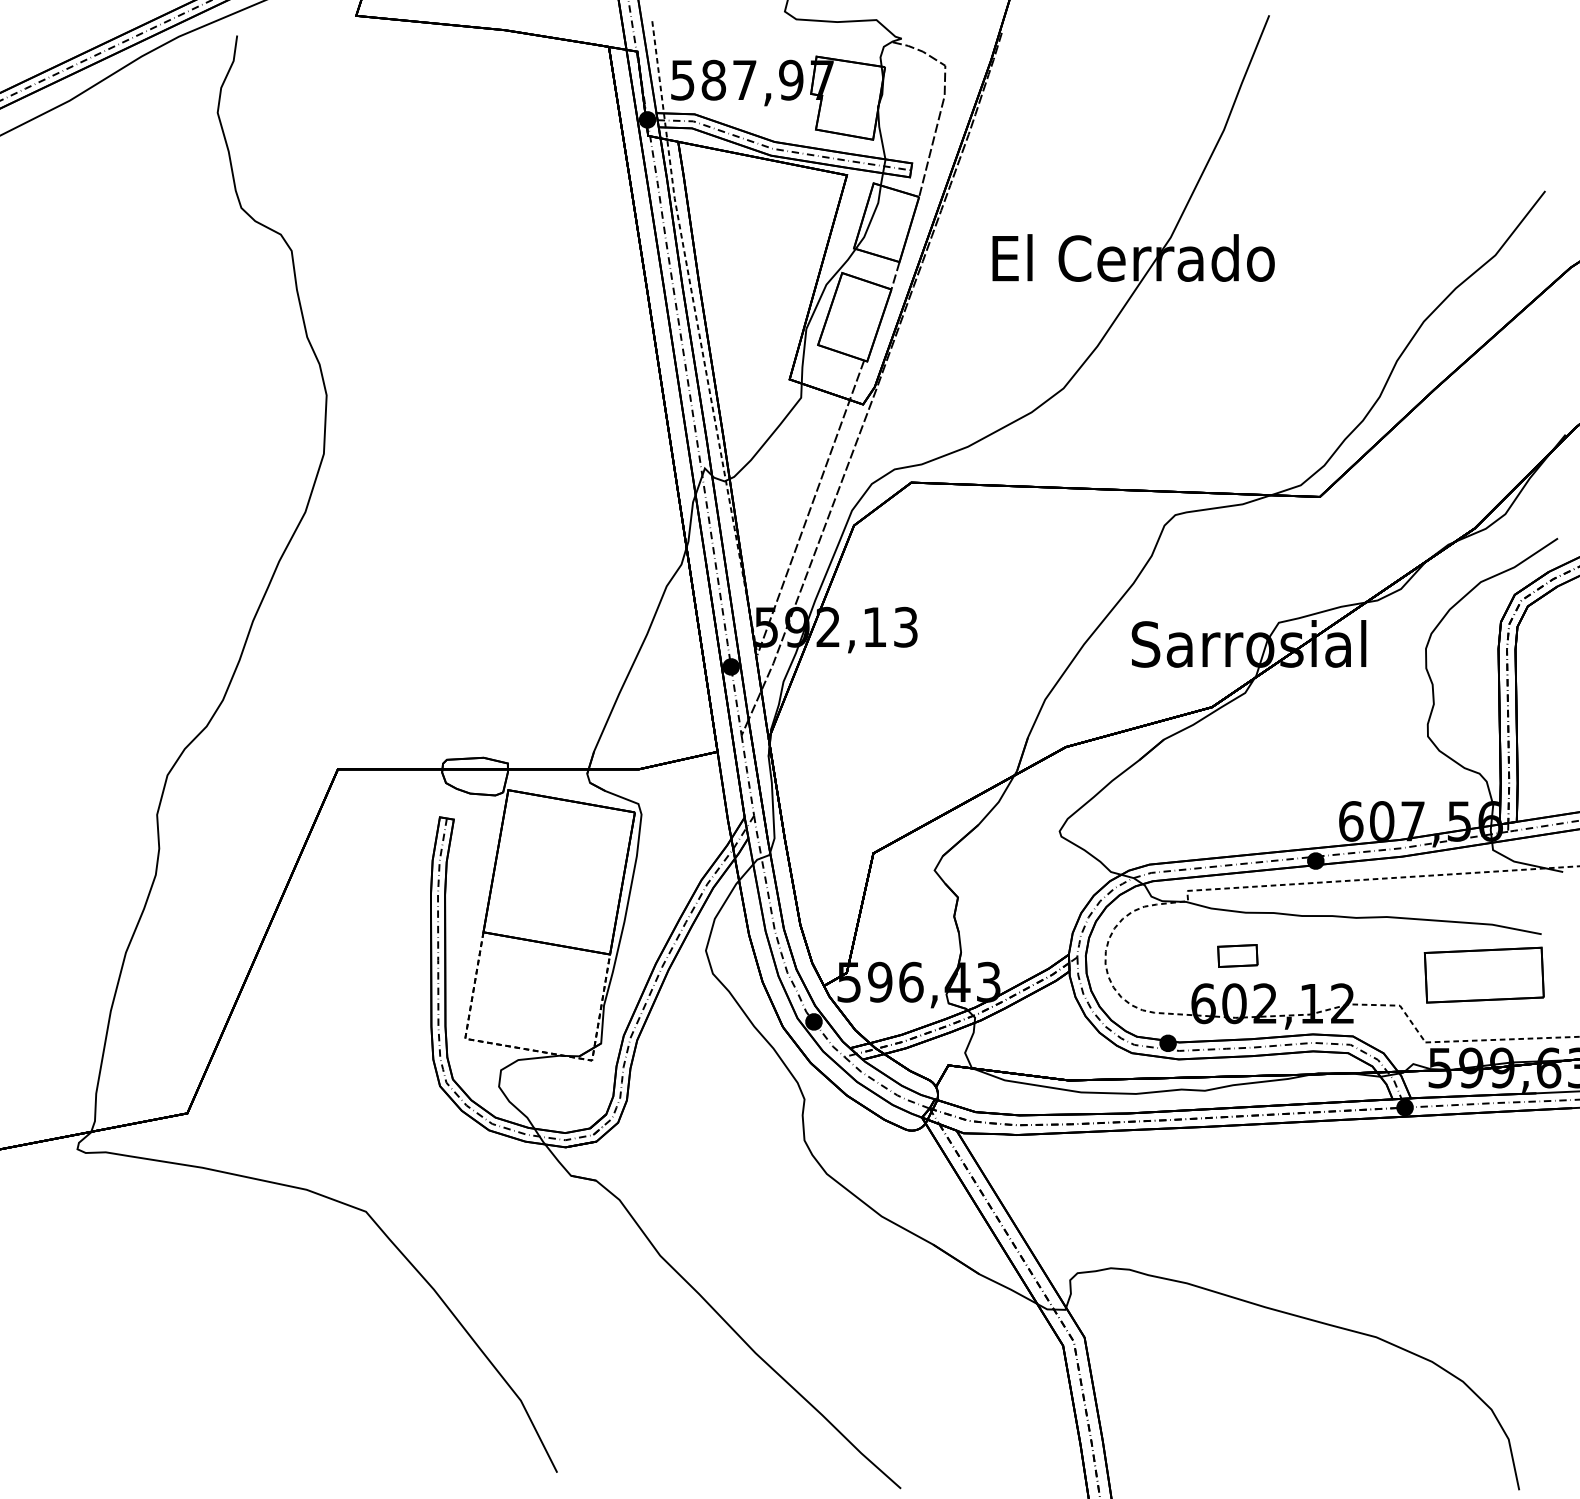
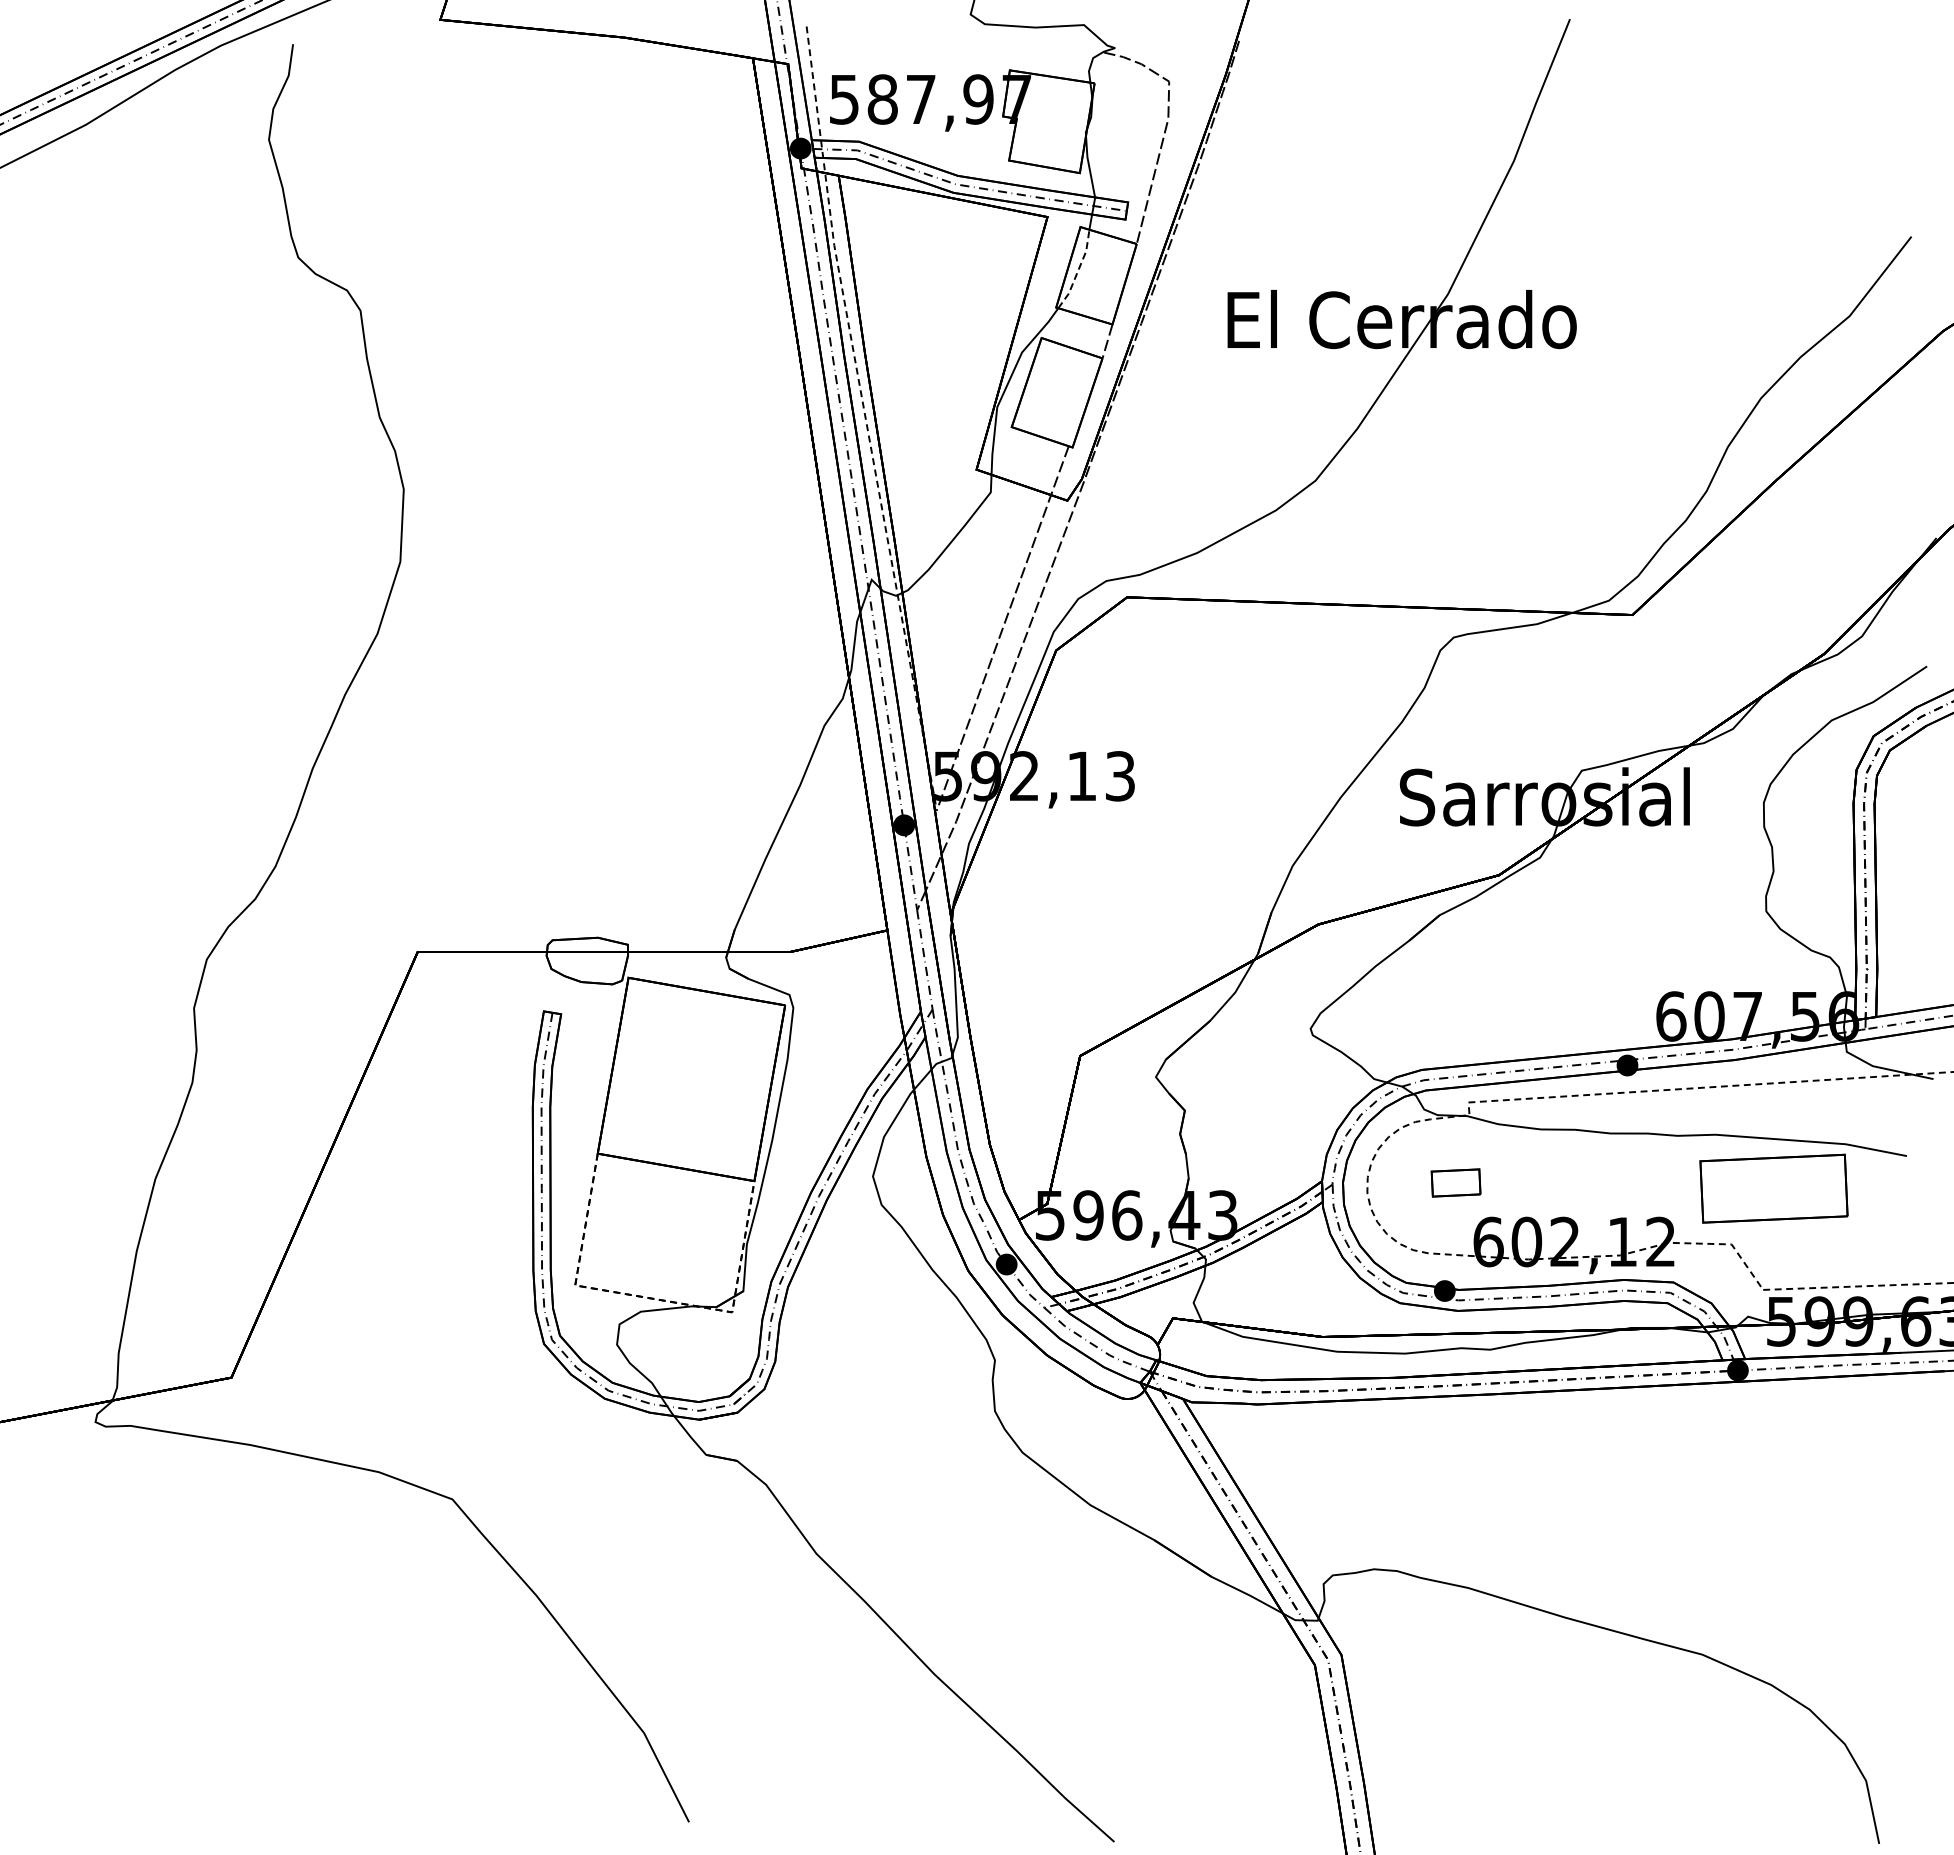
line: (872, 218) -> (1078, 270), solid -> dashed
part: (1237, 955) -> (1455, 1182), moved
part: (1483, 975) -> (1773, 1188), moved

